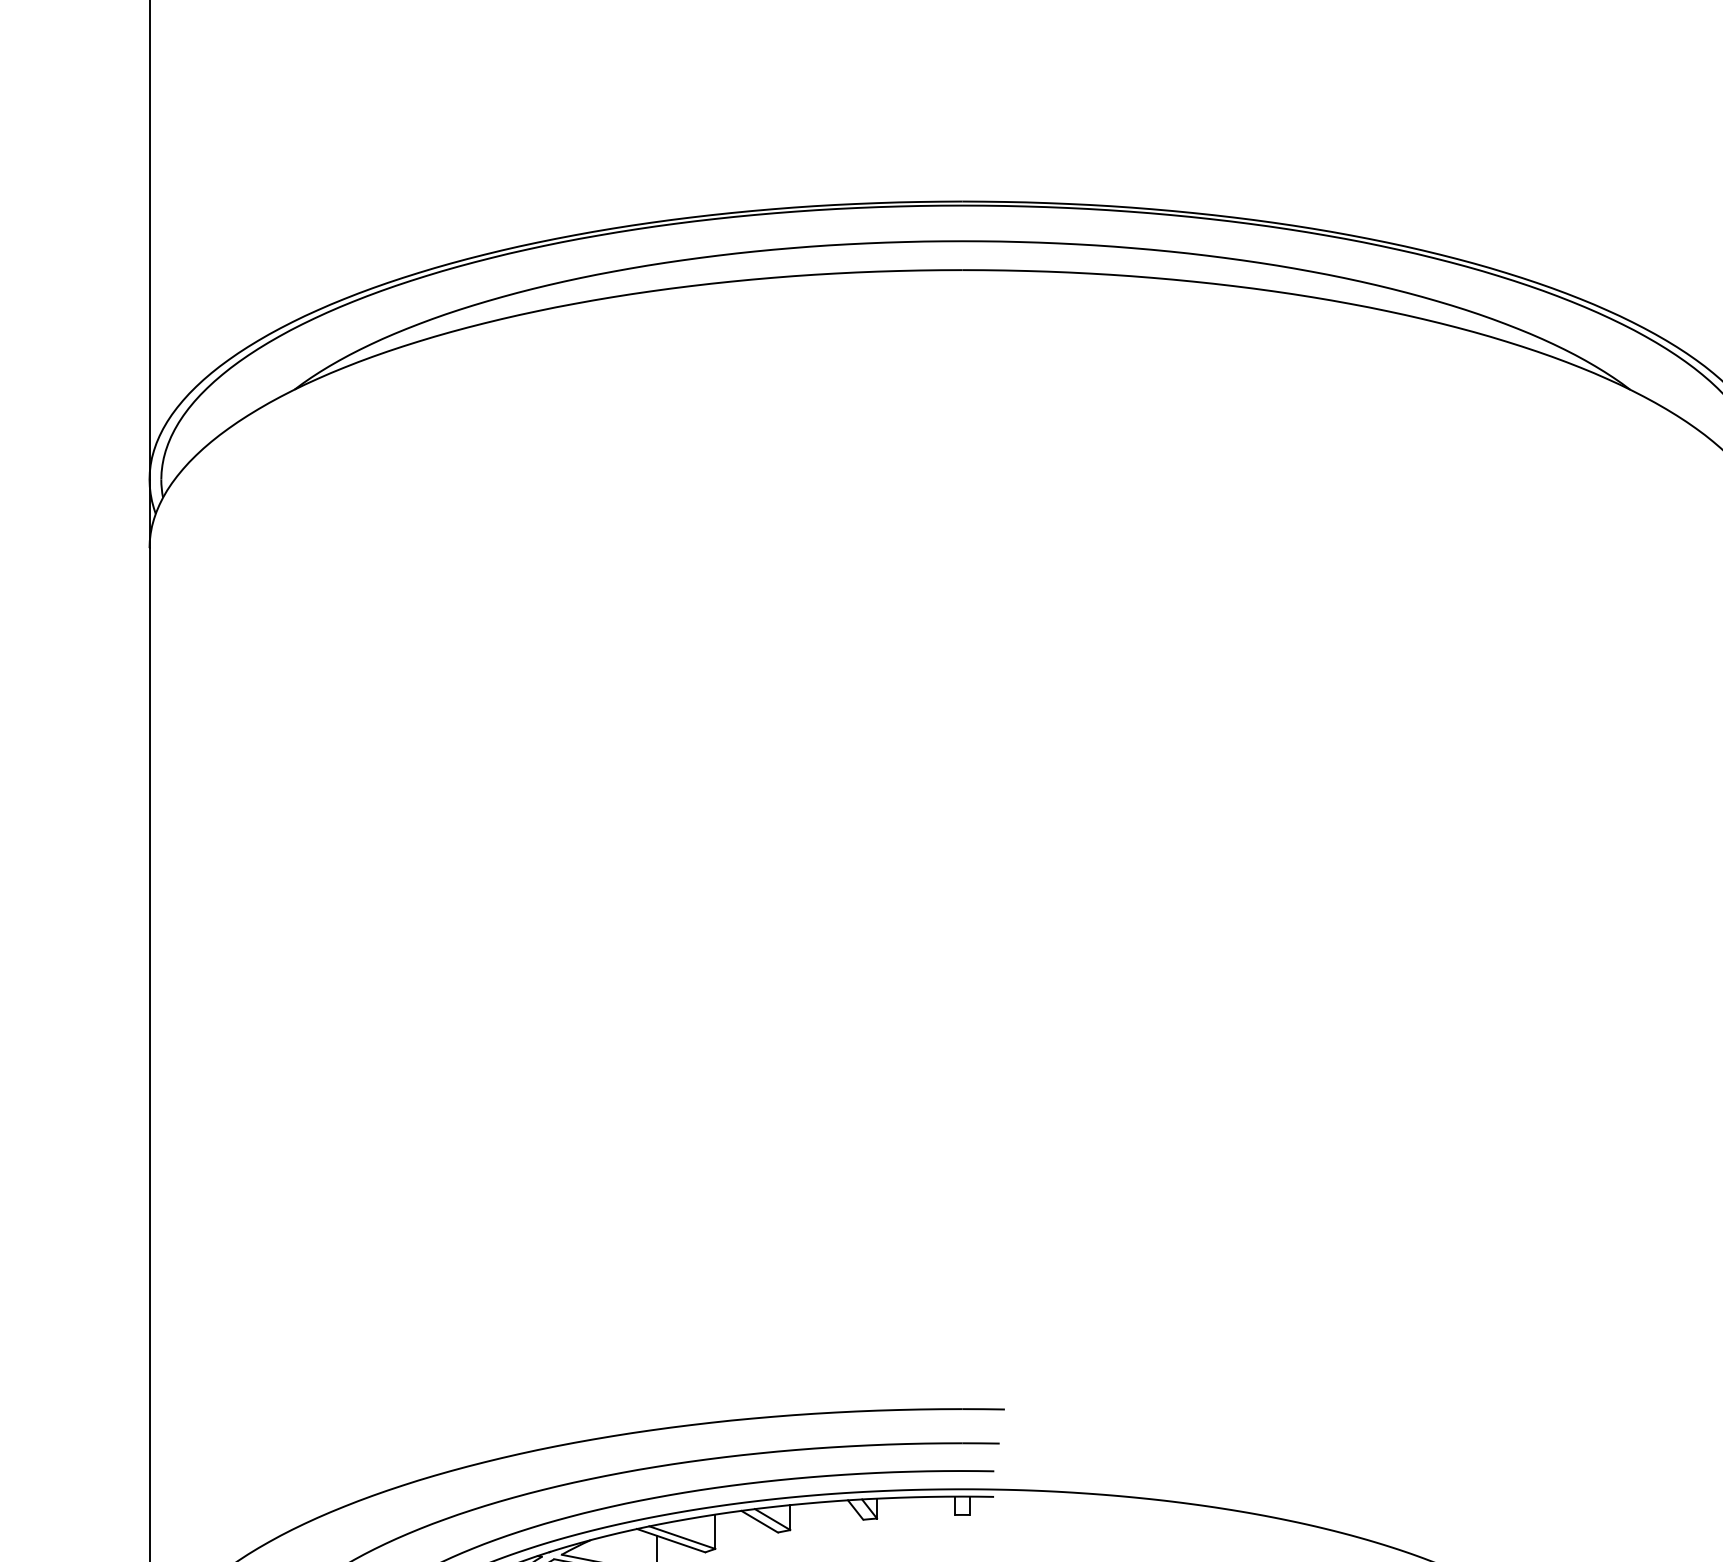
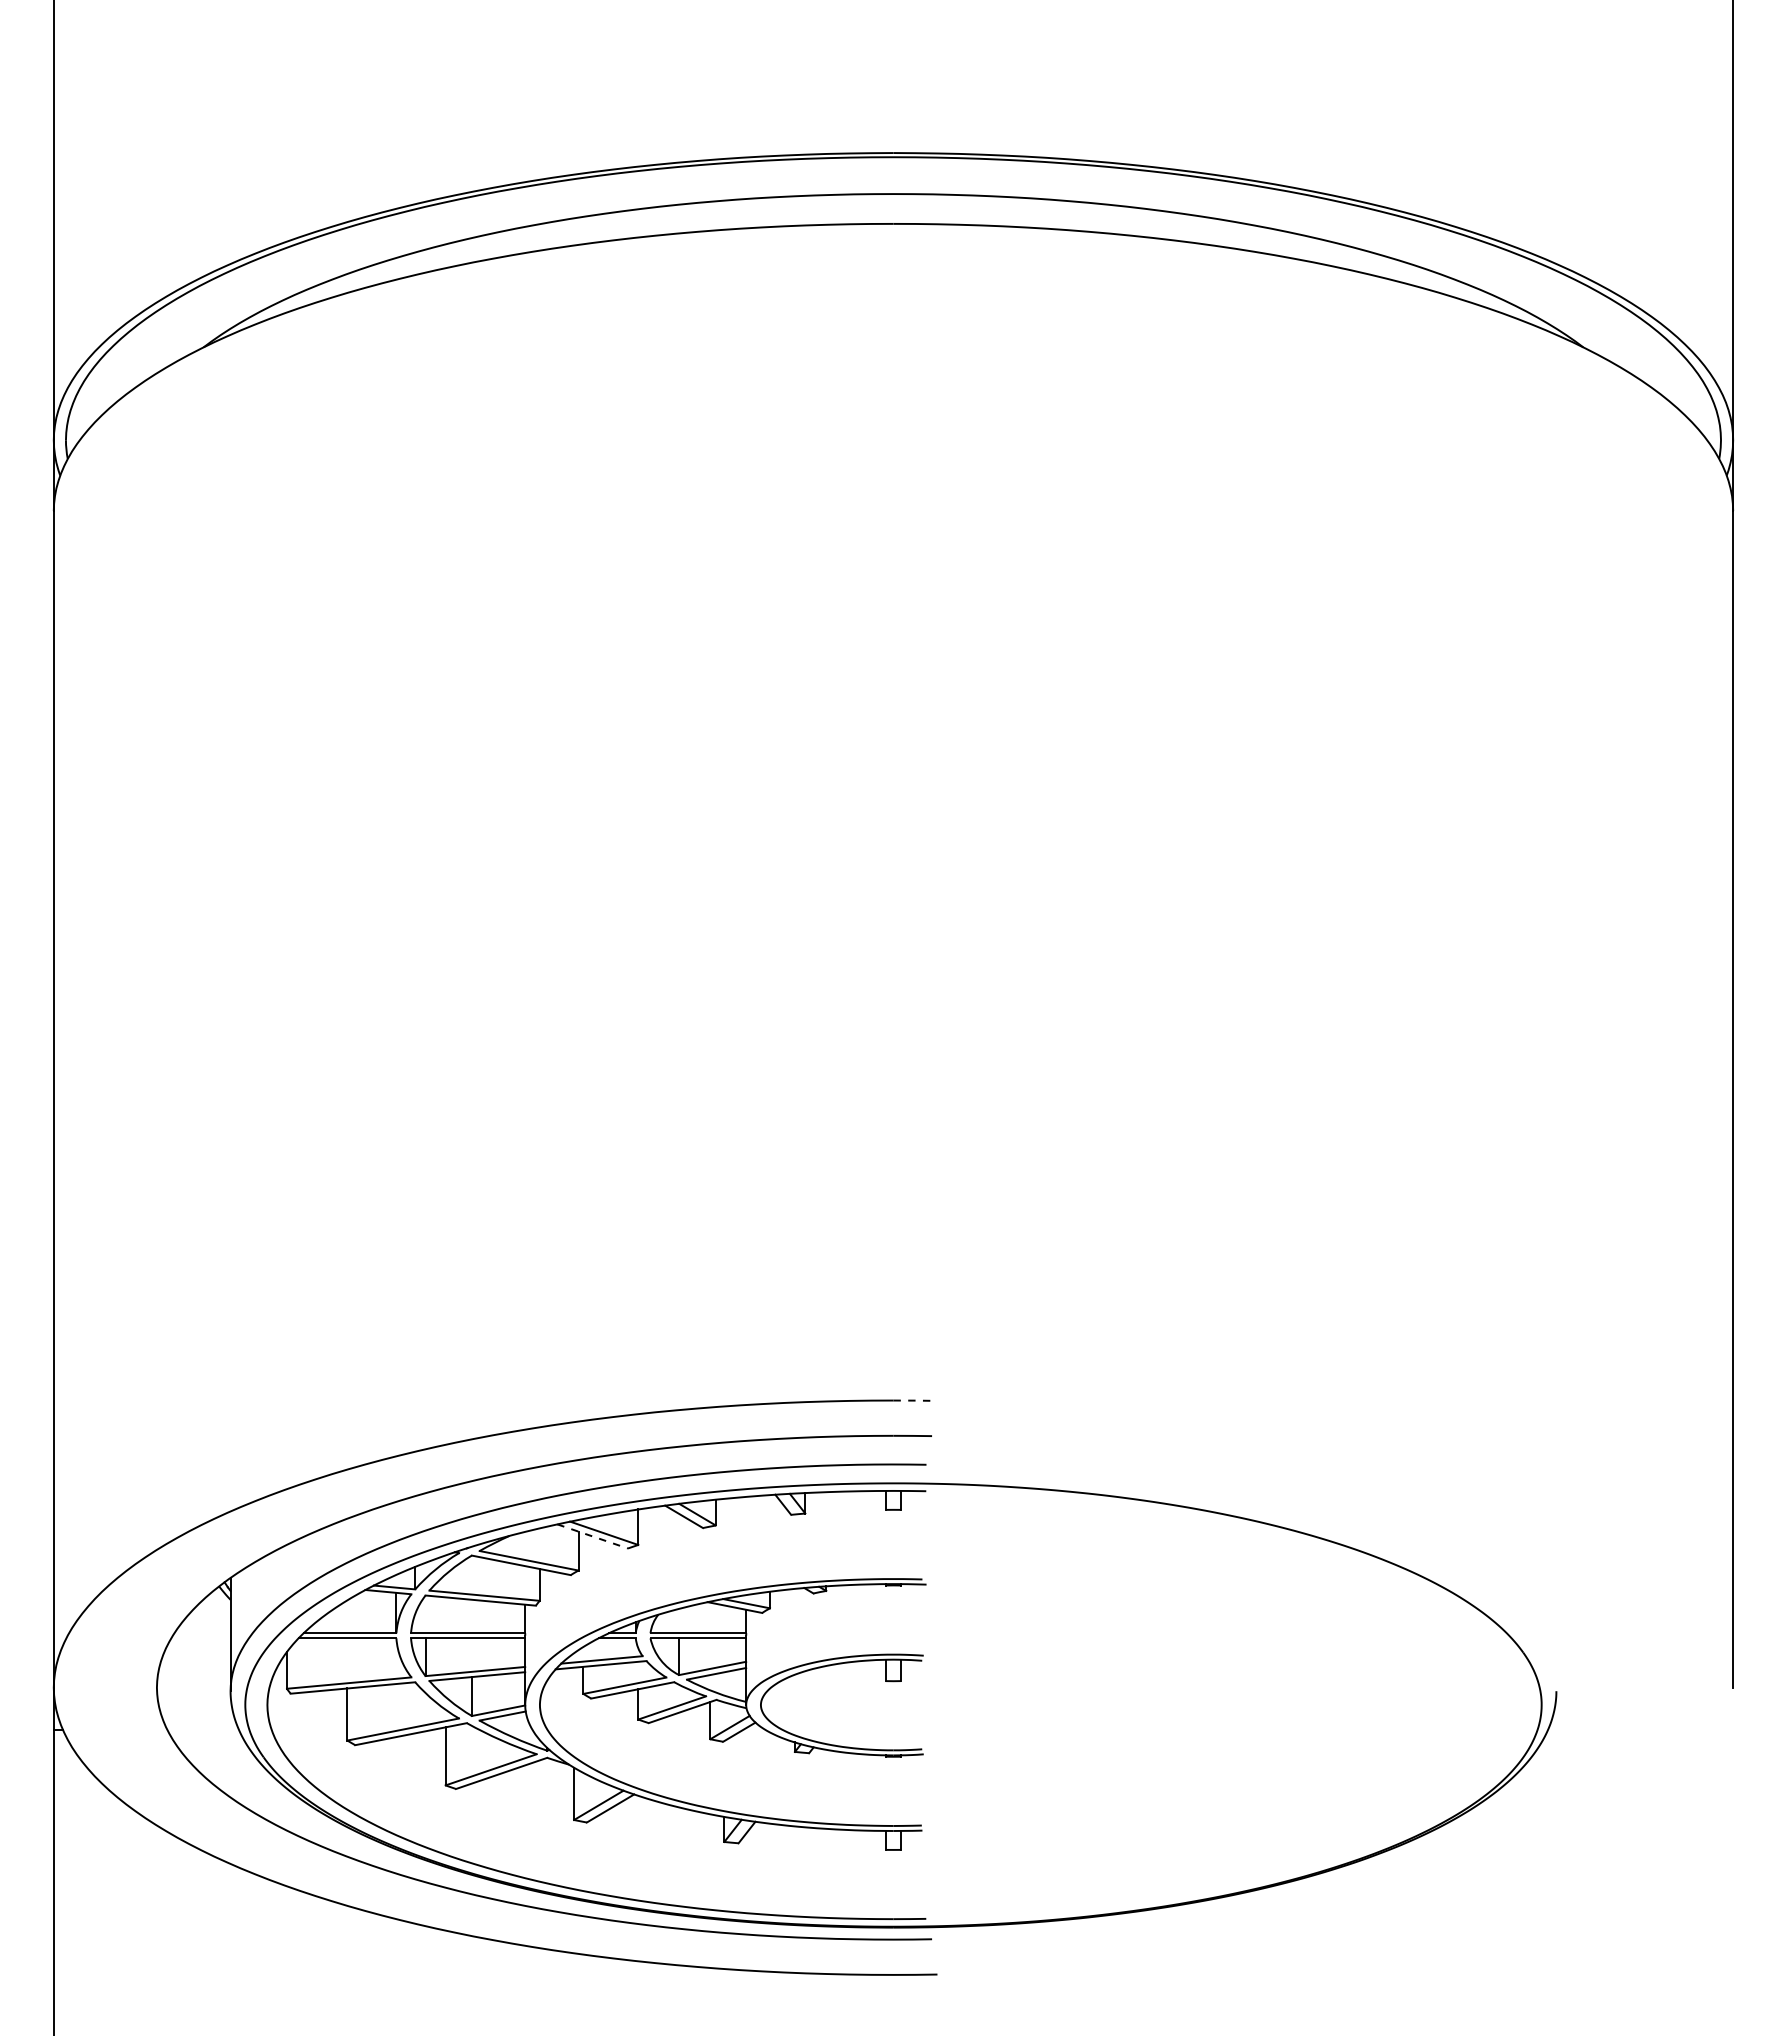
line: (983, 1409) -> (915, 1400), solid -> dashed
line: (671, 1540) -> (593, 1536), solid -> dashed

